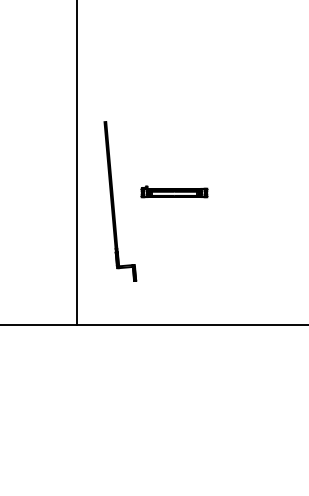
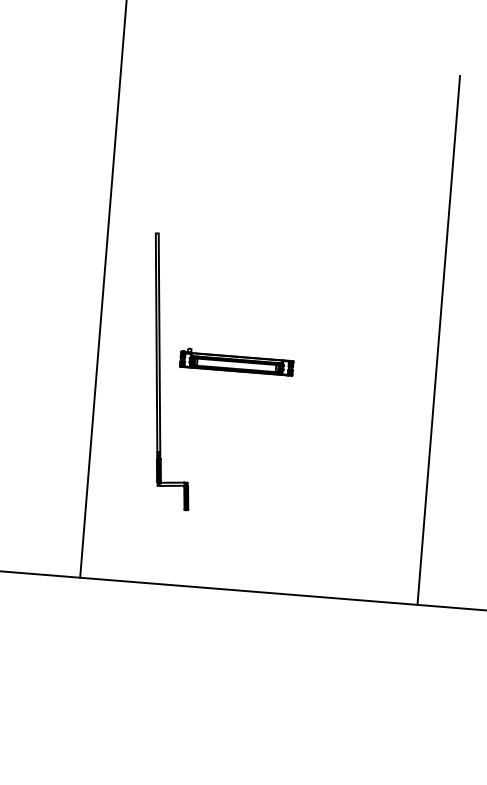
line: (273, 170) -> (439, 339), added
part: (174, 191) -> (236, 361), moved

